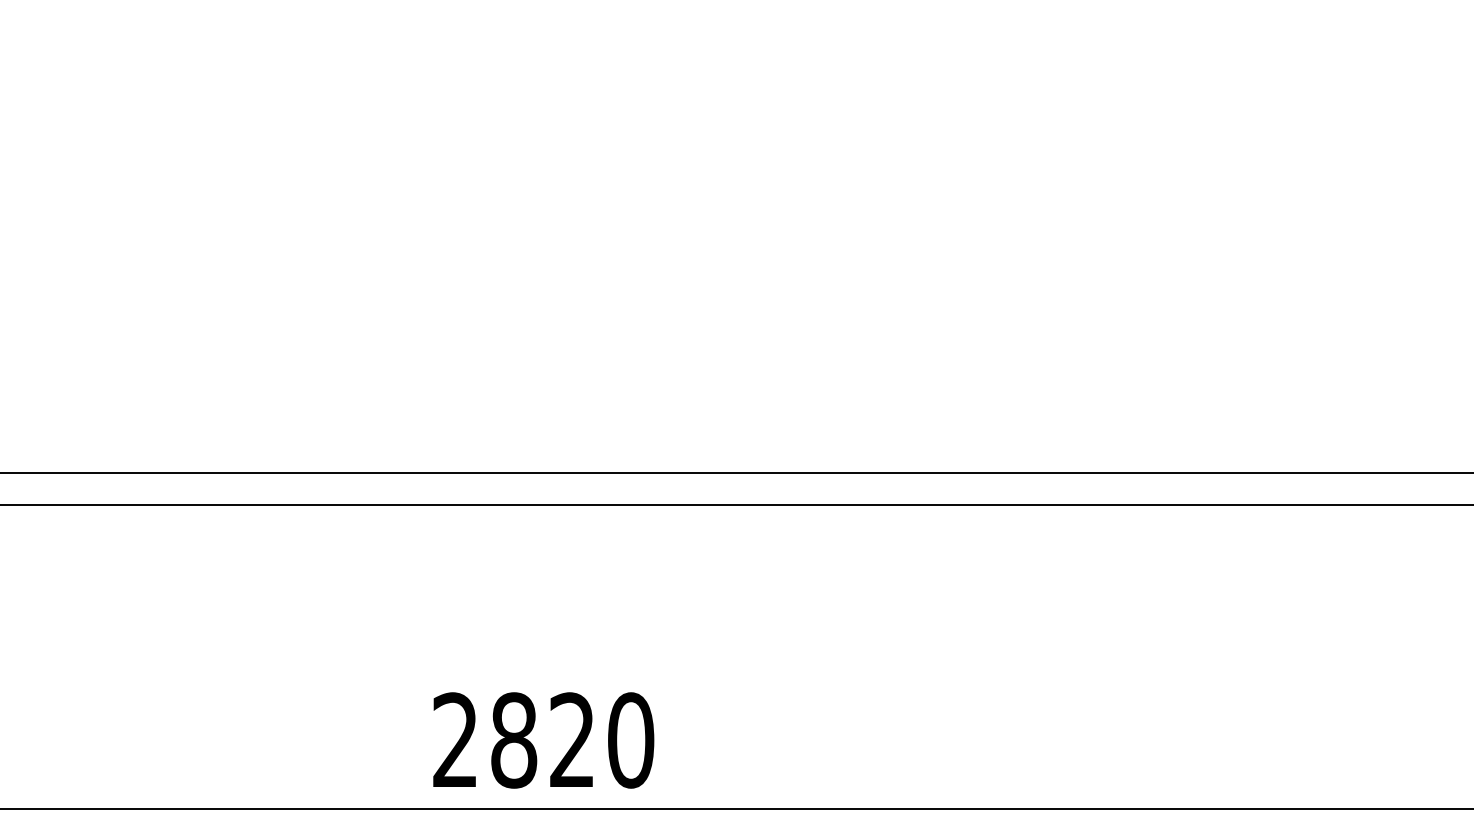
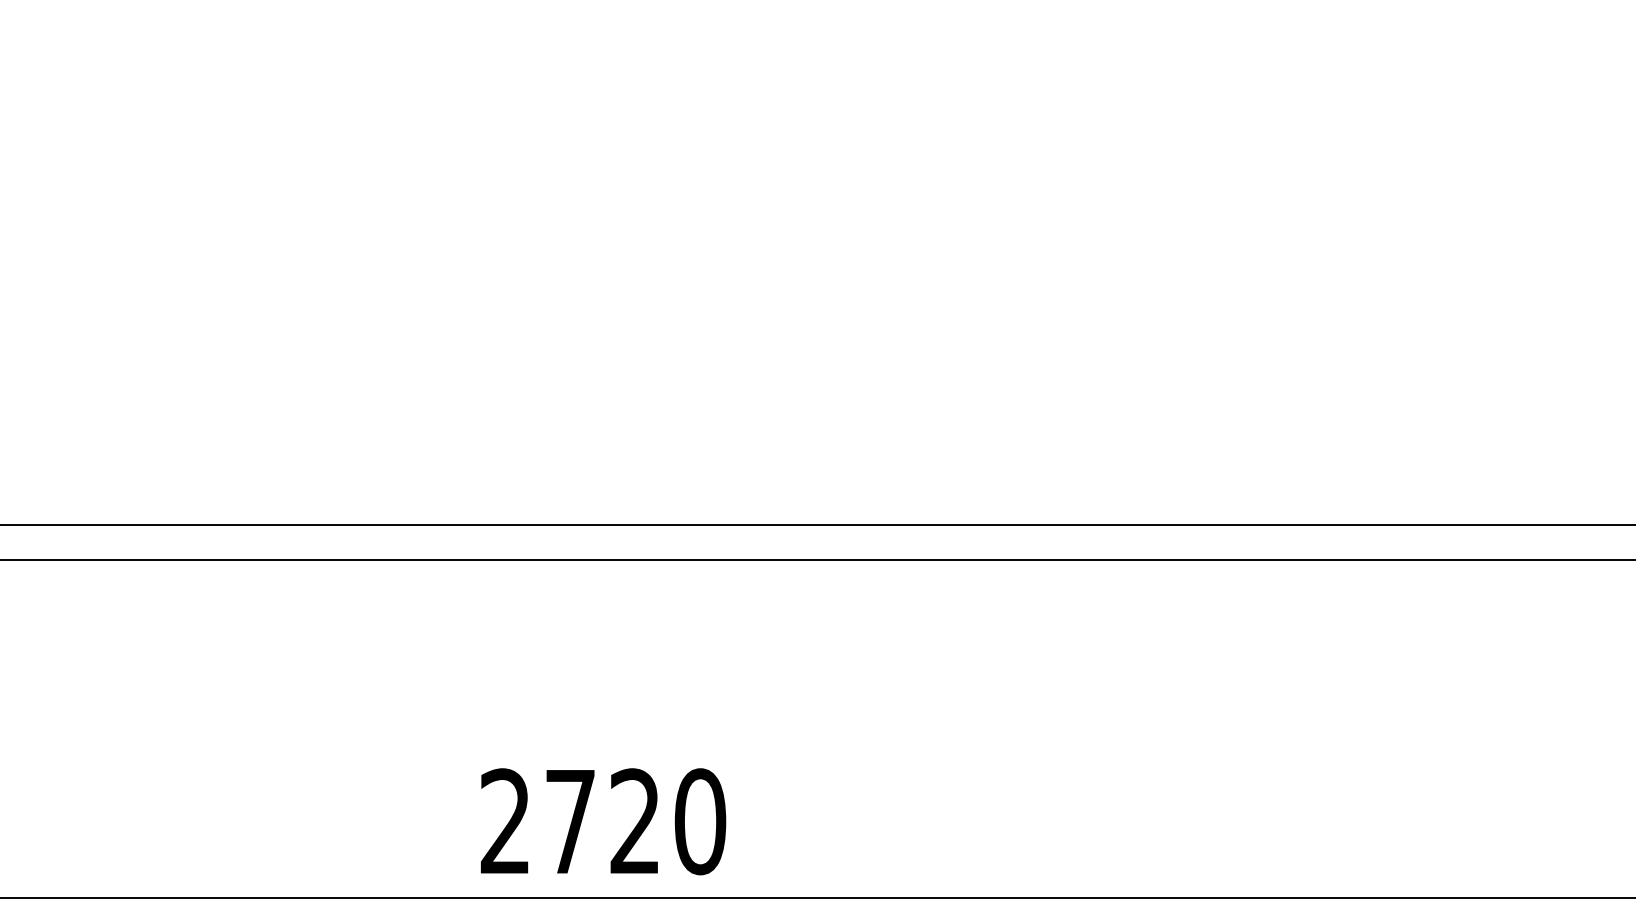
text: (514, 740) -> (570, 821), 2820 -> 2720

